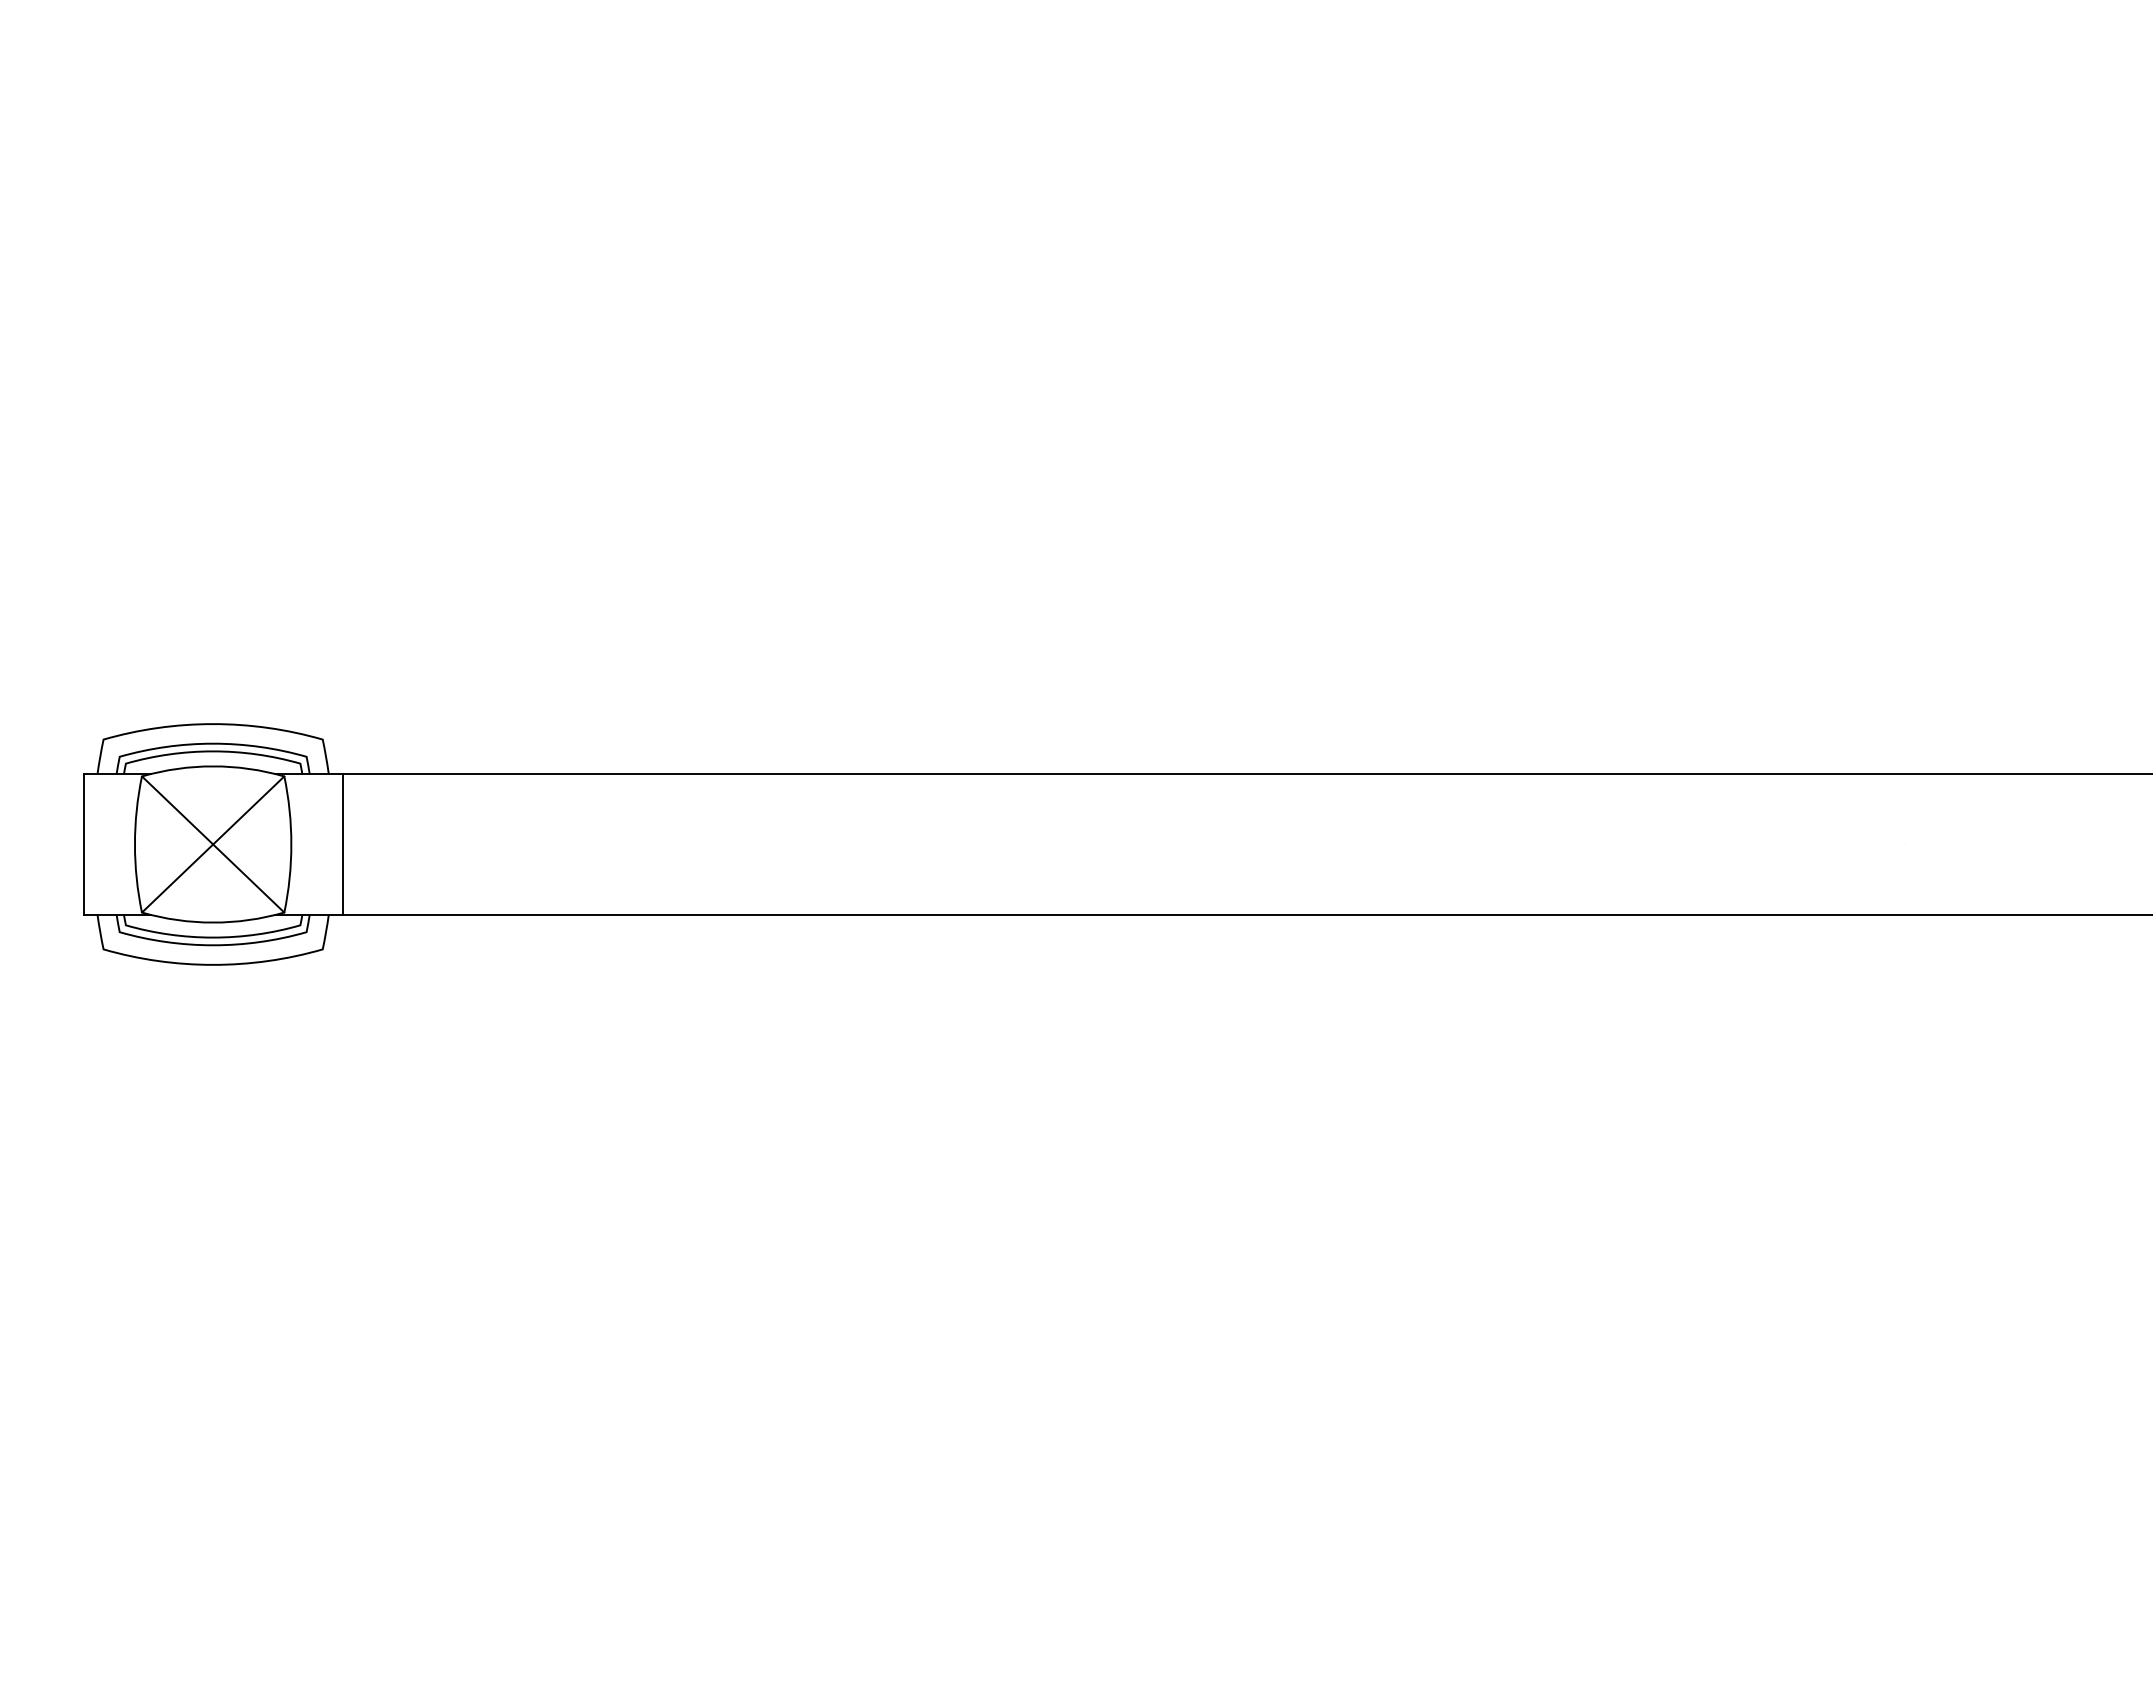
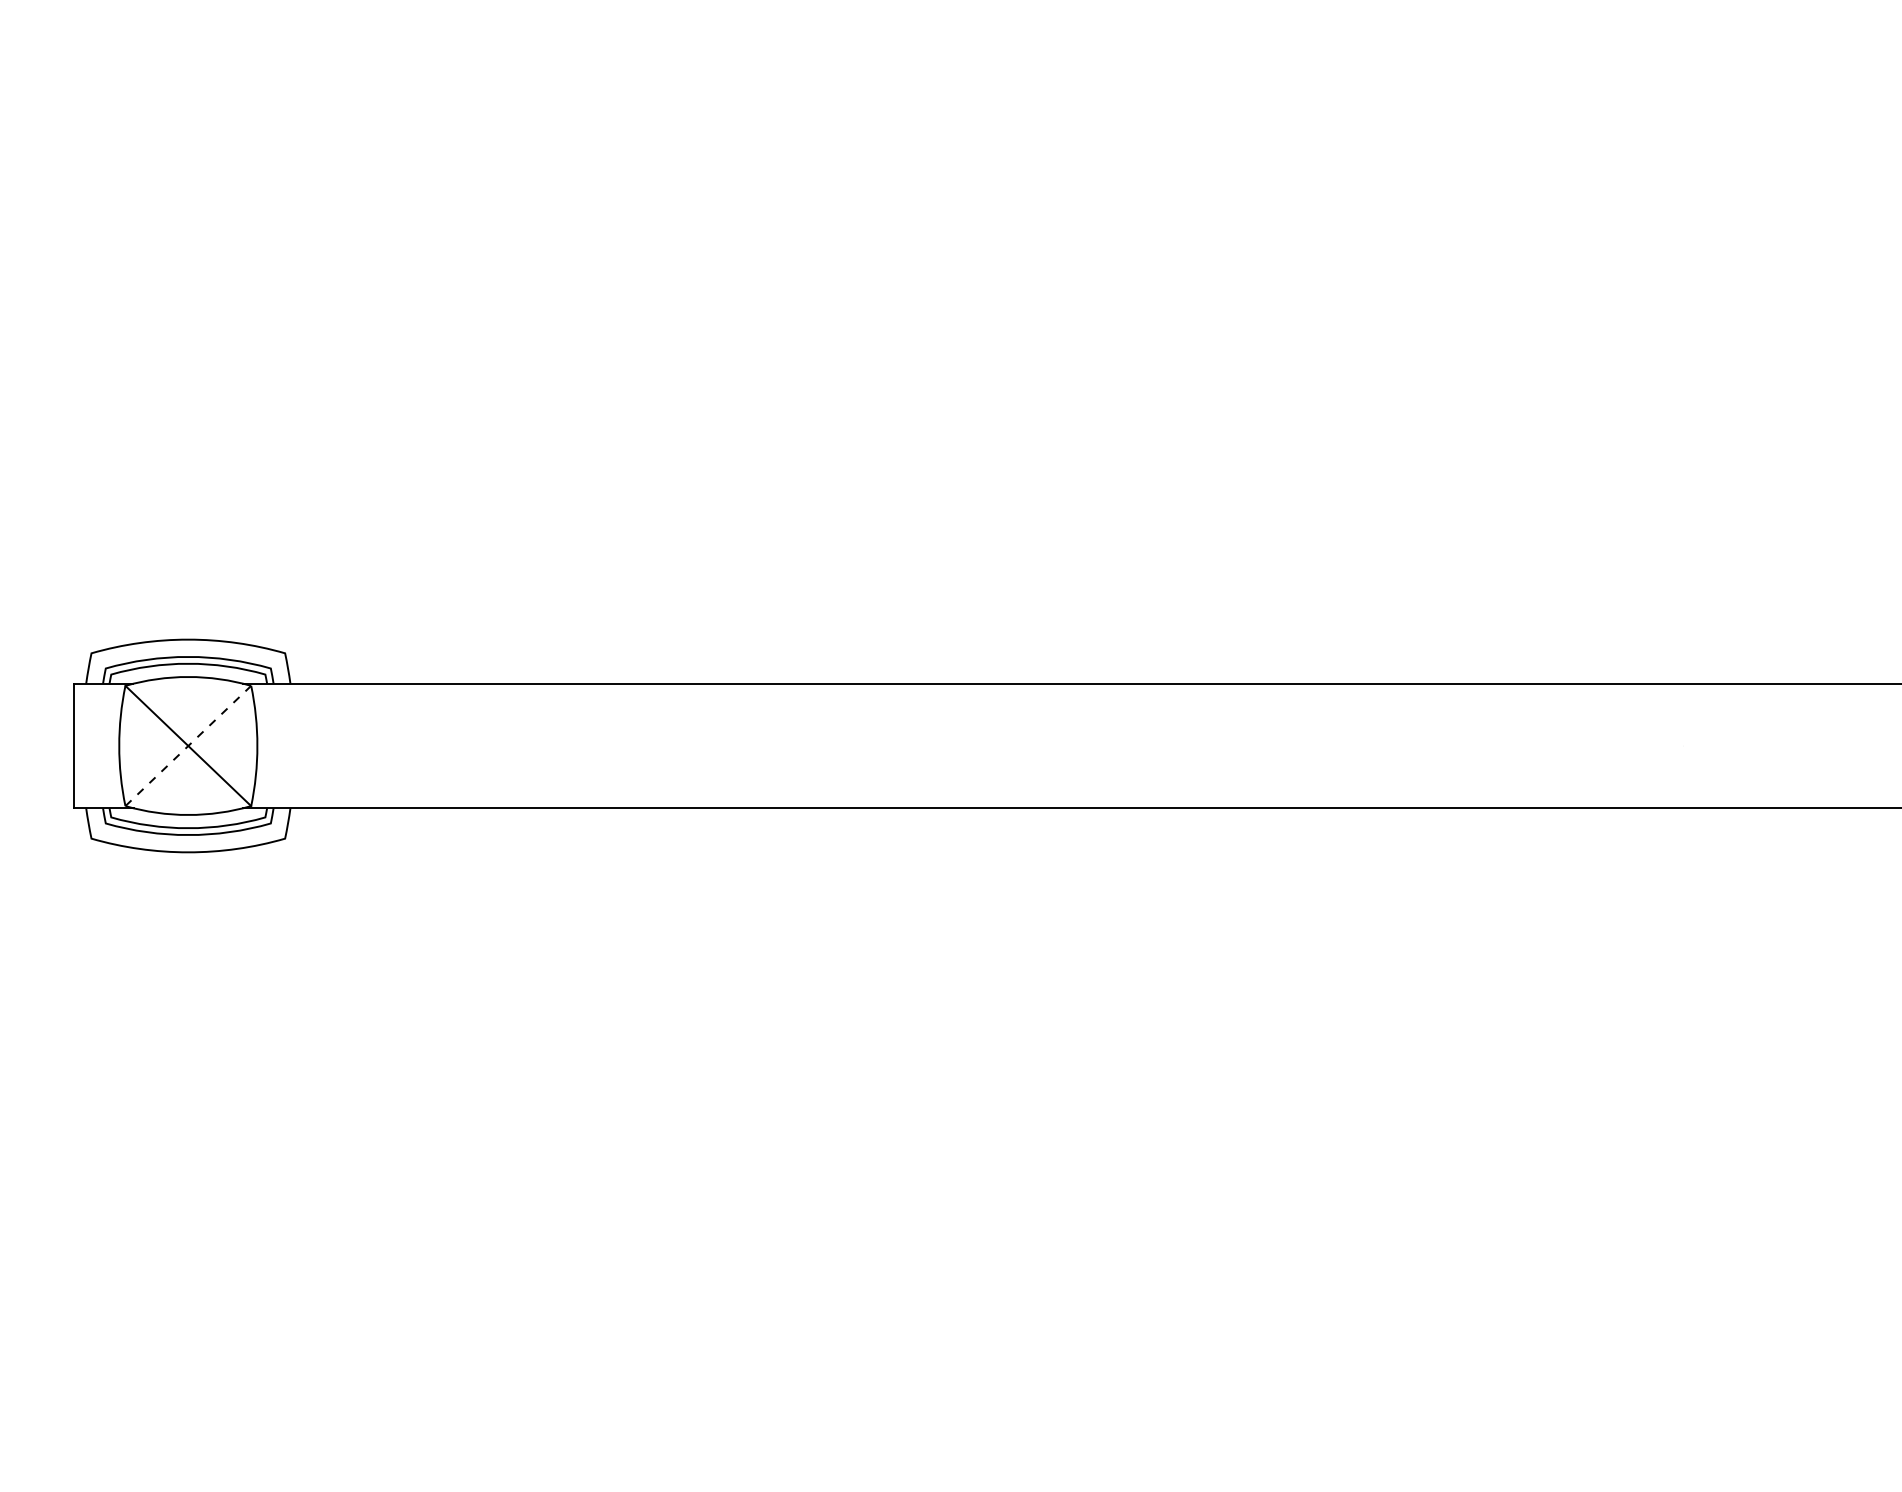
line: (213, 844) -> (188, 746), solid -> dashed
line: (342, 844) -> (302, 746), removed

